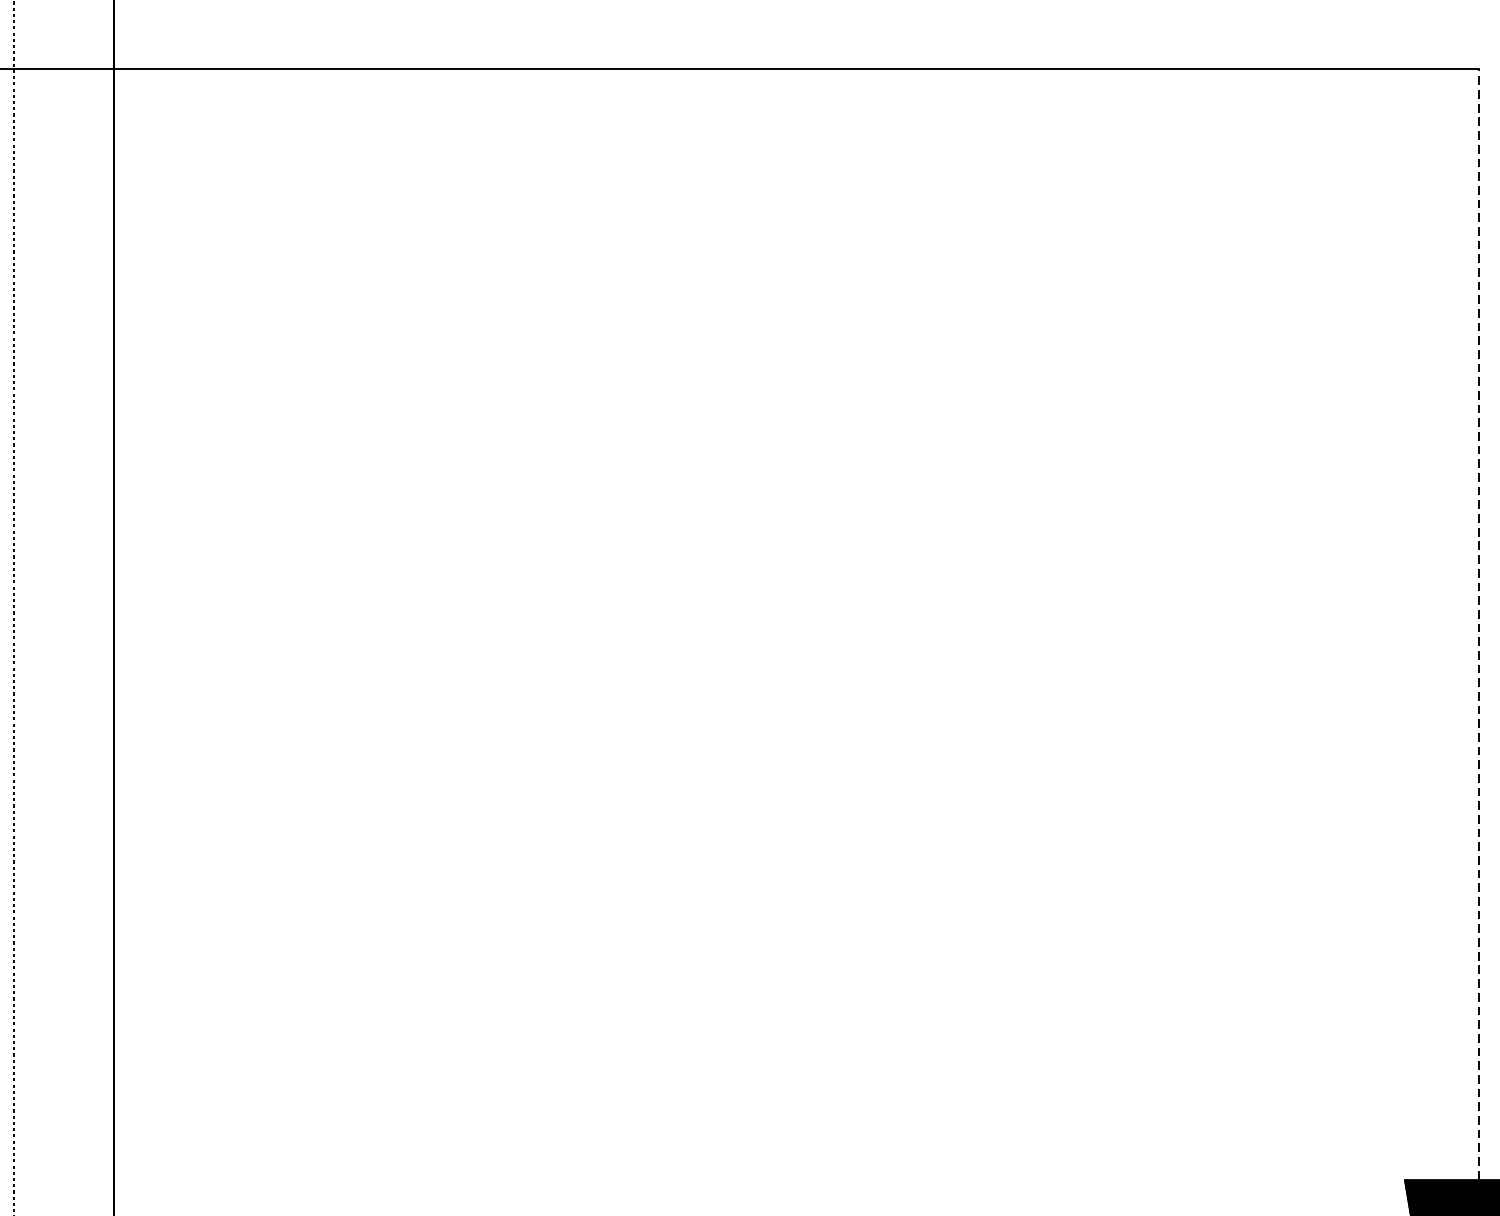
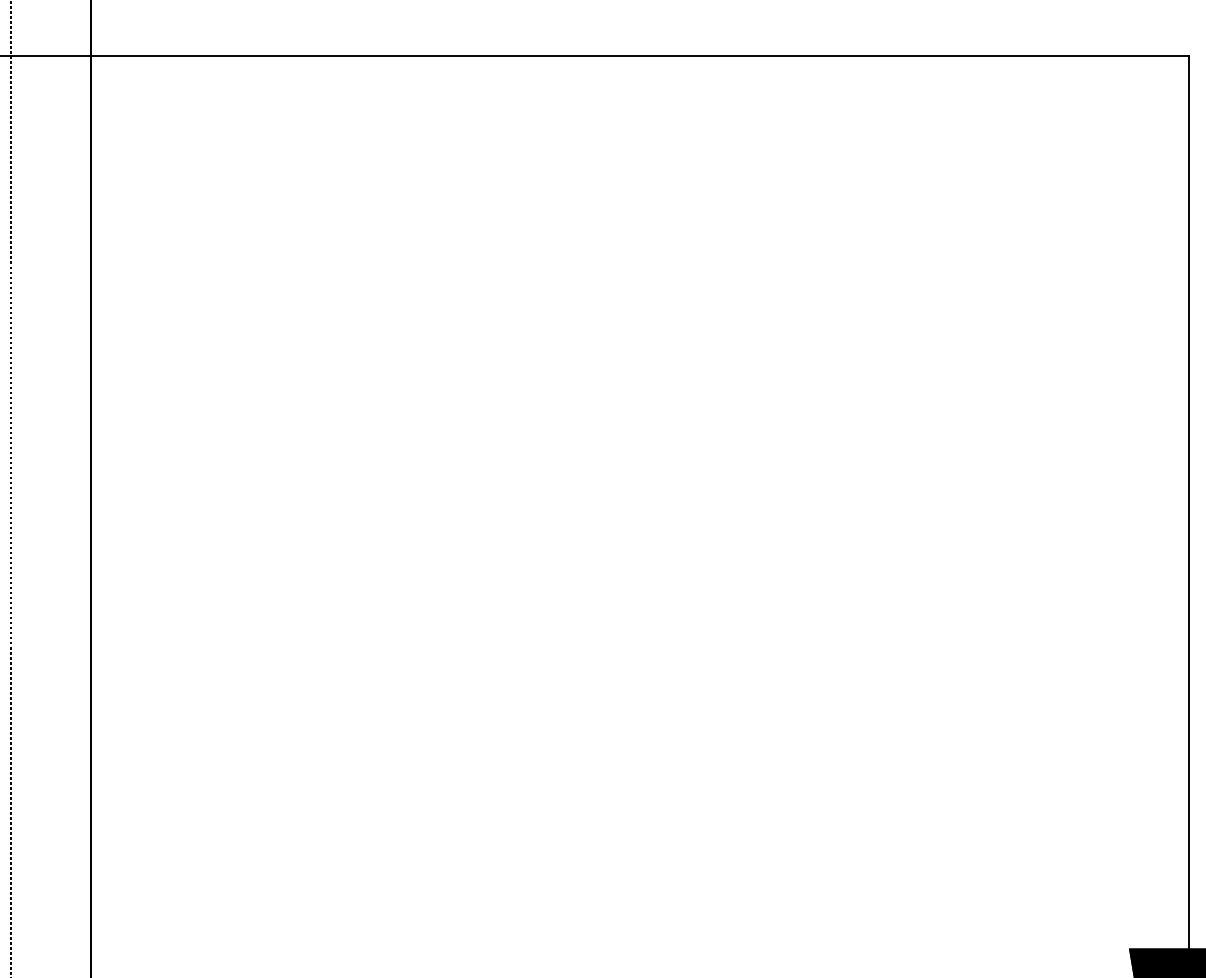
line: (1479, 623) -> (1189, 501), dashed -> solid

